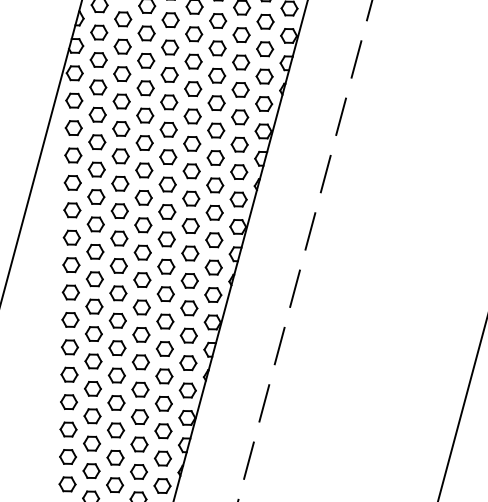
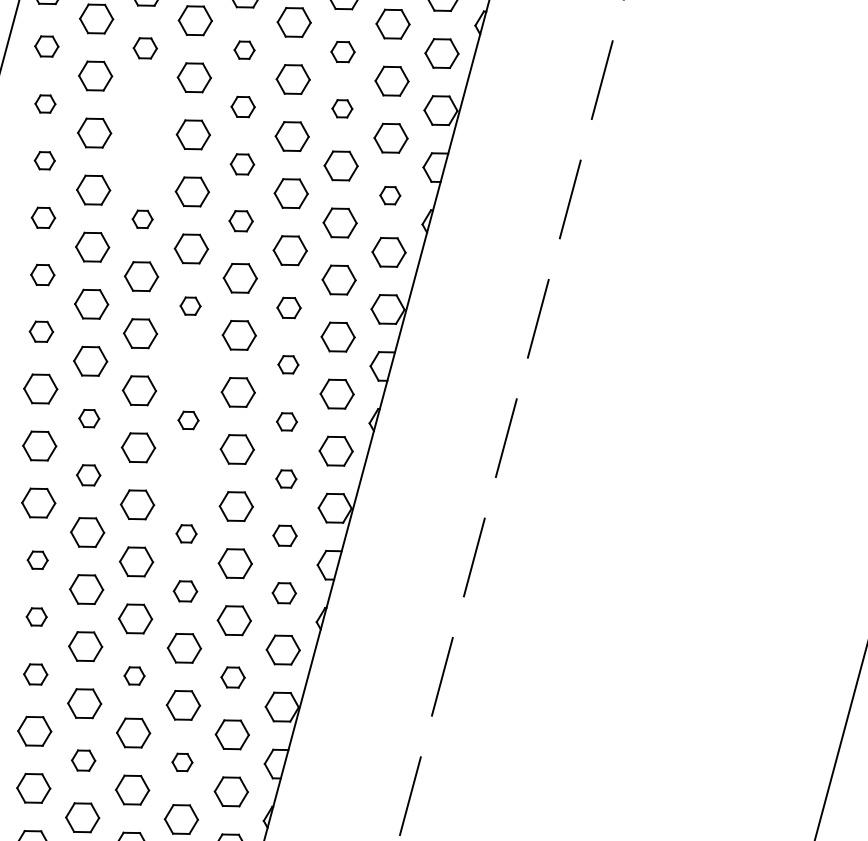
part: (74, 100) -> (47, 46), size x0.7
part: (121, 101) -> (144, 48), size x0.7
part: (169, 102) -> (244, 50), size x0.6
part: (216, 103) -> (342, 52), size x0.7
part: (73, 128) -> (45, 104), size x0.6
part: (121, 128) -> (144, 104), removed
part: (168, 129) -> (242, 106), size x0.7
part: (216, 130) -> (342, 108), size x0.6
part: (73, 155) -> (45, 160), size x0.6
part: (120, 156) -> (142, 162), removed
part: (168, 157) -> (242, 164), size x0.7
part: (239, 172) -> (390, 196), size x0.6
part: (72, 182) -> (42, 216), size x0.7
part: (120, 183) -> (142, 219), size x0.6
part: (167, 184) -> (240, 221), size x0.7
part: (72, 210) -> (42, 275), size x0.7
part: (143, 225) -> (190, 306), size x0.6
part: (190, 226) -> (288, 308), size x0.7
part: (71, 237) -> (40, 331), size x0.7
part: (142, 252) -> (188, 362), removed
part: (190, 253) -> (288, 364), size x0.6
part: (94, 279) -> (88, 418), size x0.6
part: (142, 280) -> (188, 420), size x0.6
part: (189, 280) -> (286, 420), size x0.6
part: (94, 306) -> (88, 475), size x0.7
part: (141, 307) -> (186, 477), removed
part: (189, 308) -> (286, 479), size x0.6
part: (141, 334) -> (186, 533), size x0.6
part: (188, 335) -> (284, 535), size x0.7
part: (69, 347) -> (36, 560), size x0.6
part: (140, 362) -> (184, 591), size x0.7
part: (188, 363) -> (284, 593), size x0.7
part: (69, 374) -> (36, 616), size x0.6
part: (68, 402) -> (34, 674), size x0.7
part: (116, 402) -> (134, 674), size x0.6
part: (163, 403) -> (232, 677), size x0.7
part: (91, 443) -> (82, 760), size x0.7
part: (139, 444) -> (182, 762), size x0.6

